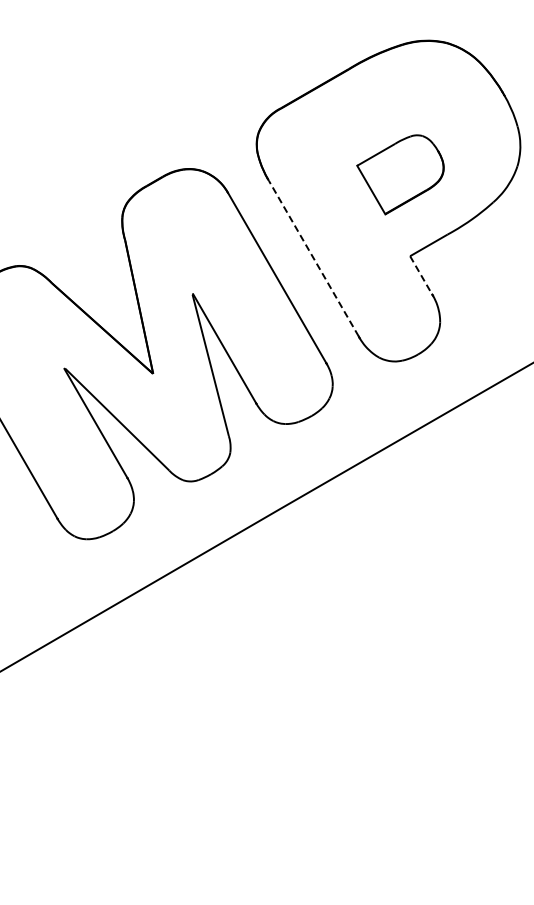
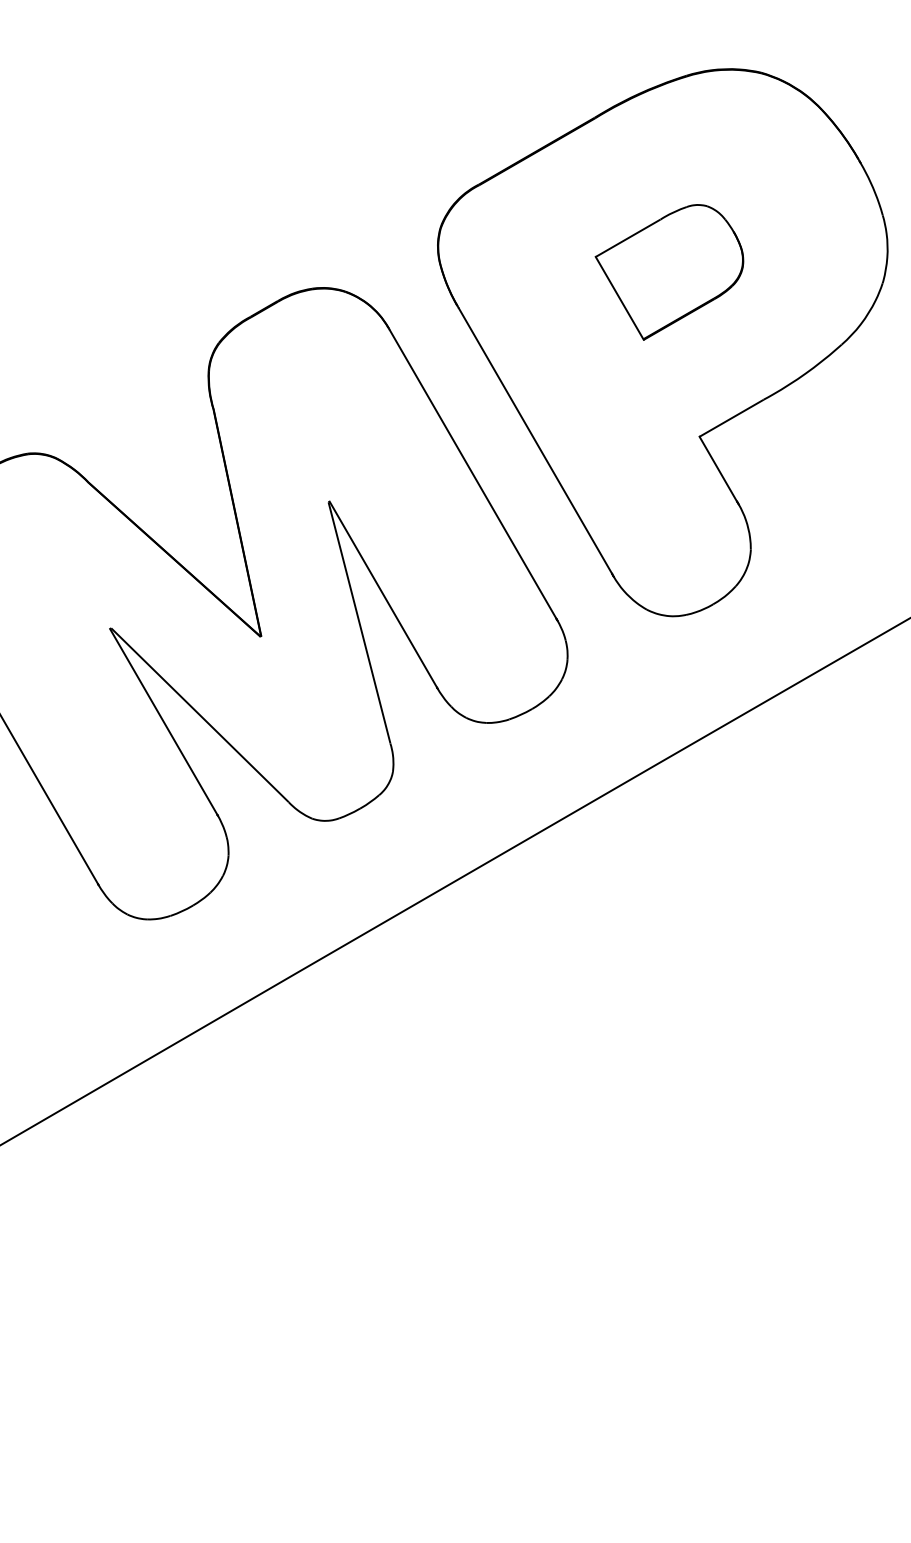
part: (400, 174) -> (669, 271), moved
line: (313, 258) -> (534, 440), dashed -> solid
line: (421, 275) -> (718, 469), dashed -> solid

